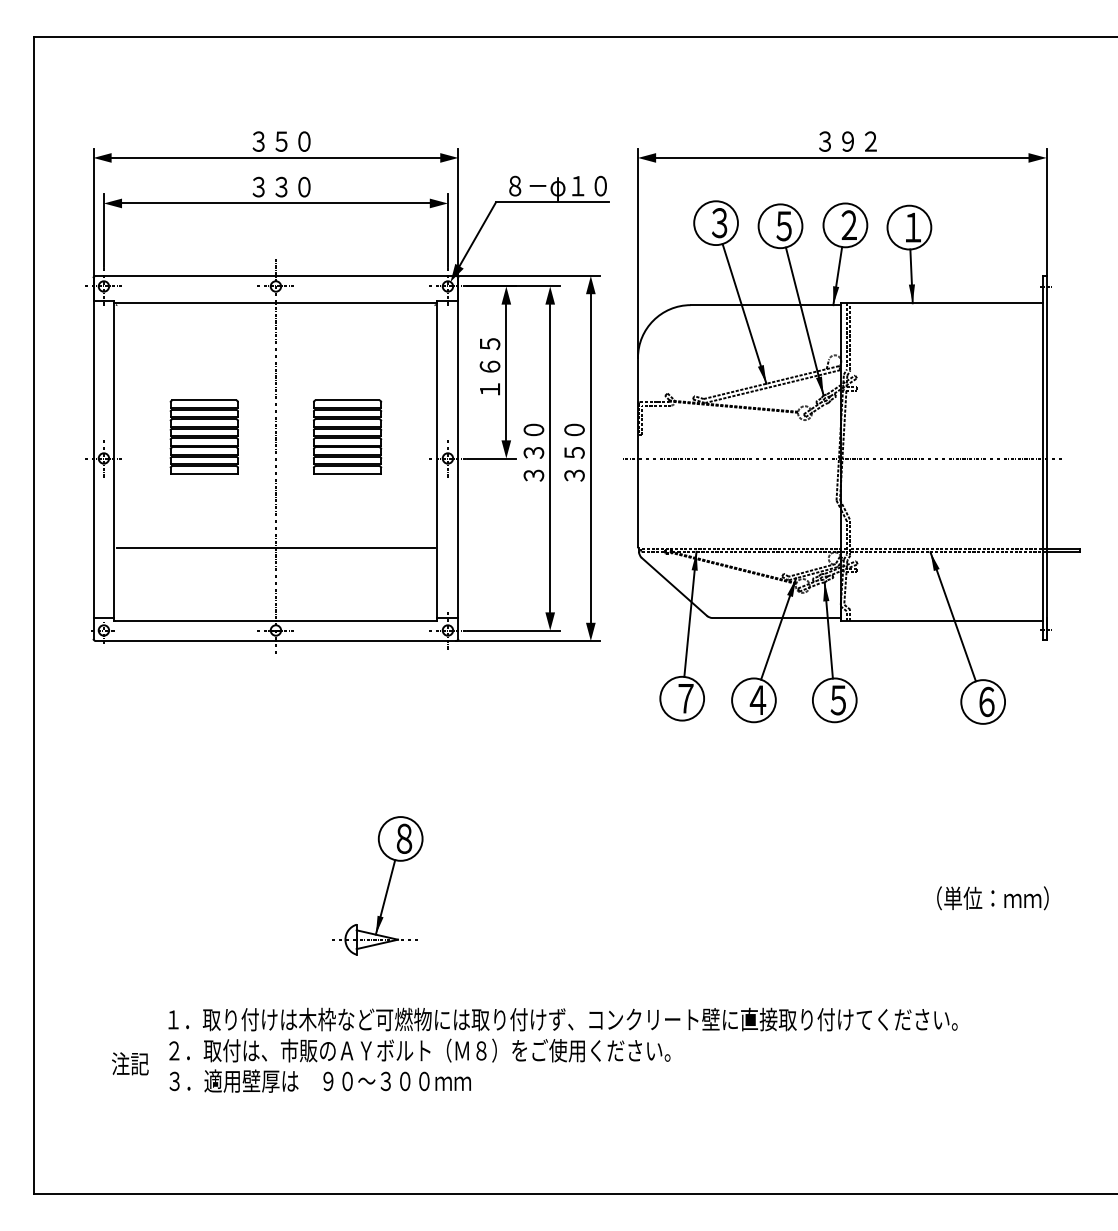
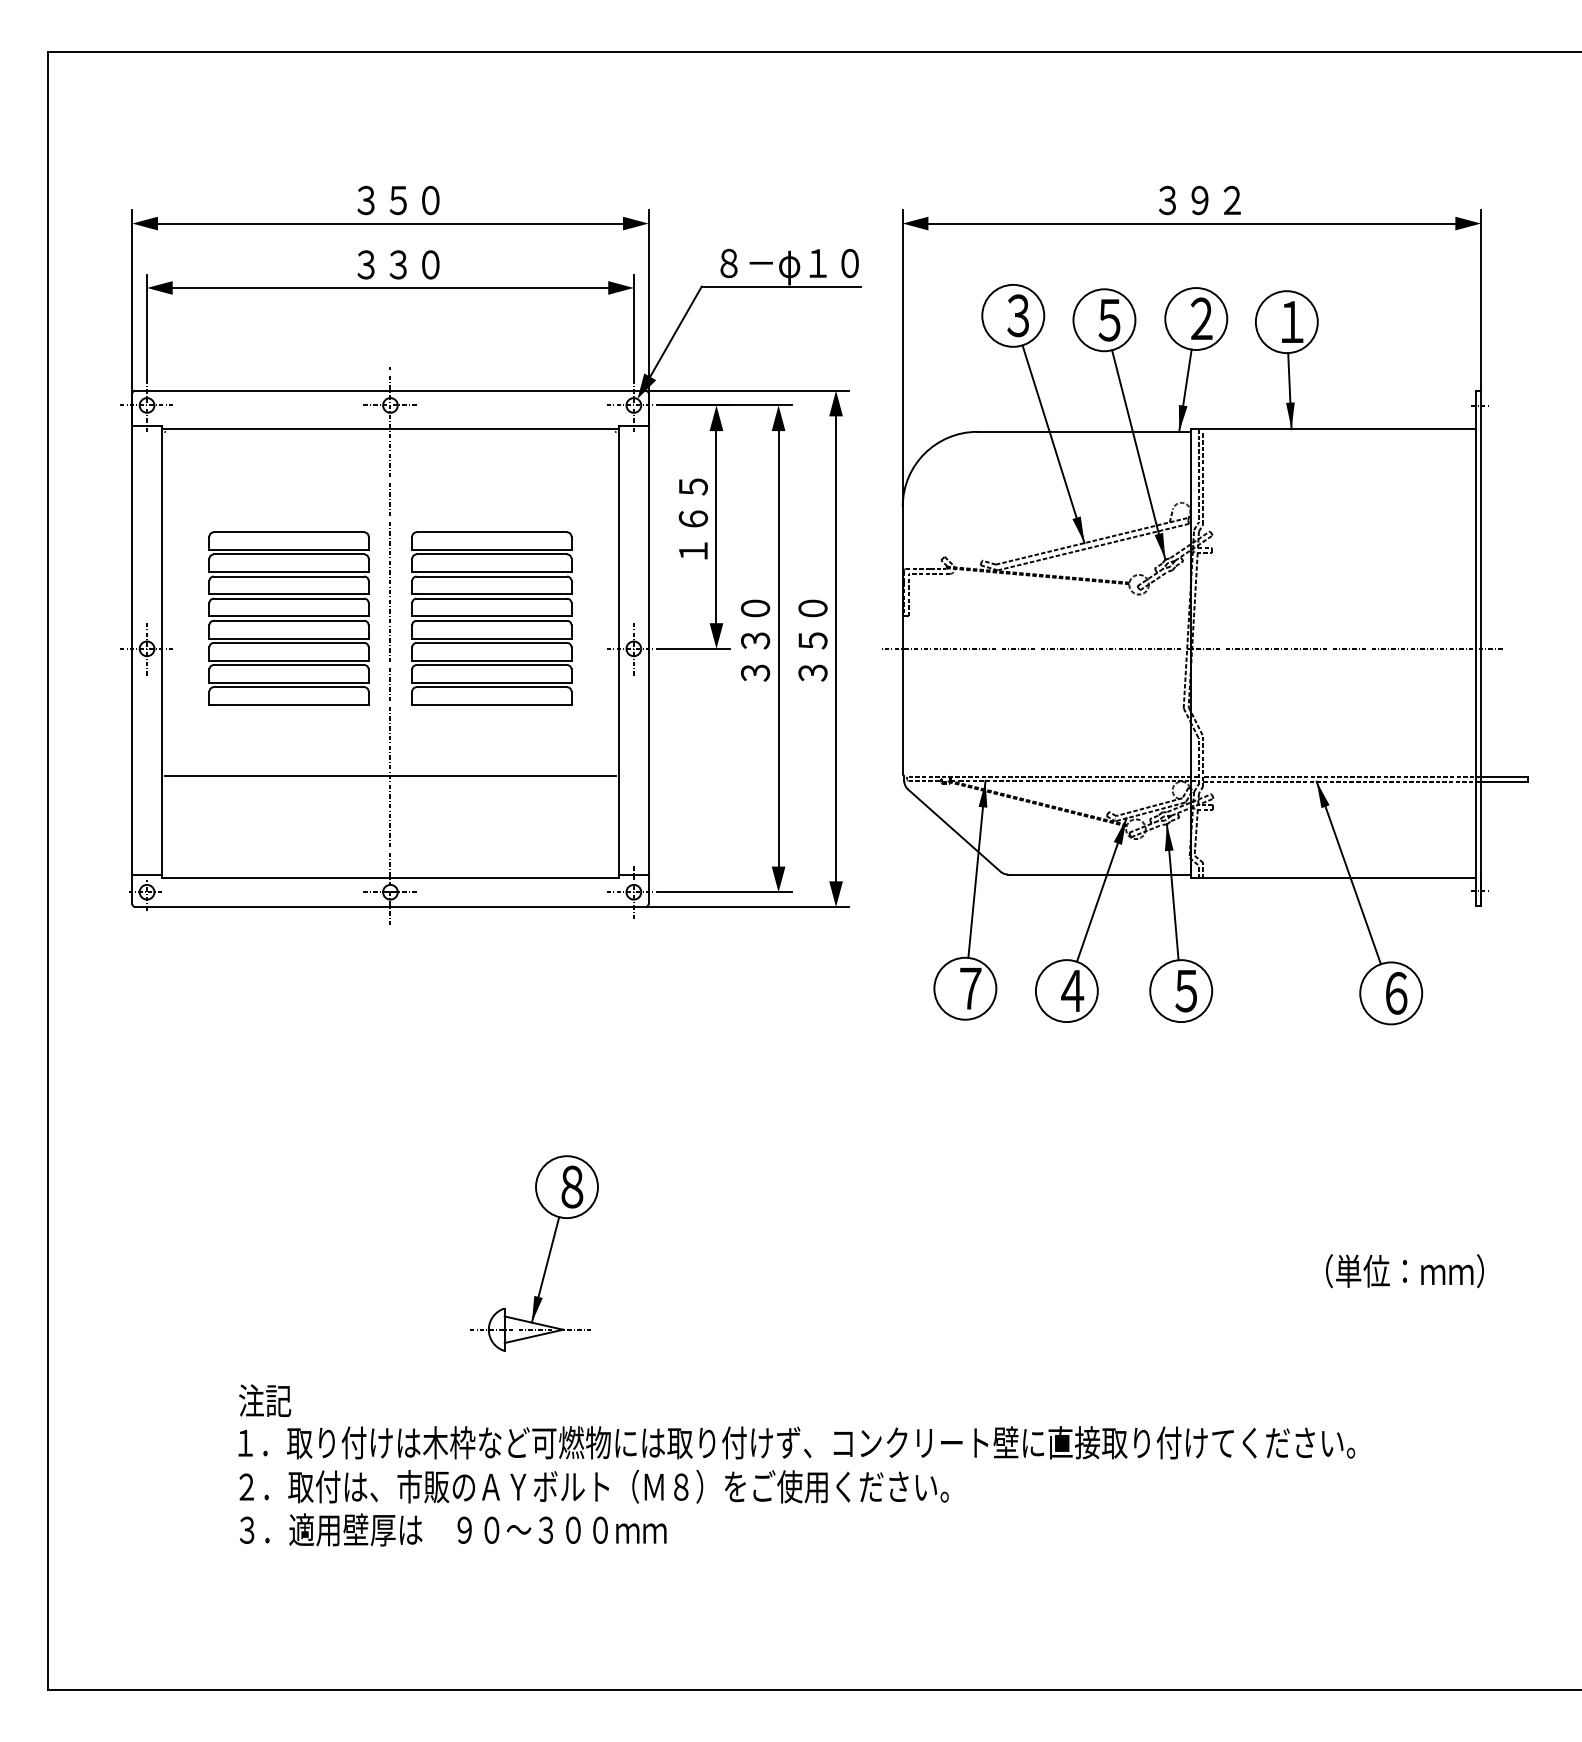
part: (204, 436) -> (289, 617), size x1.67
part: (347, 436) -> (491, 617), size x1.67
text: (130, 1063) -> (265, 1400), moved

